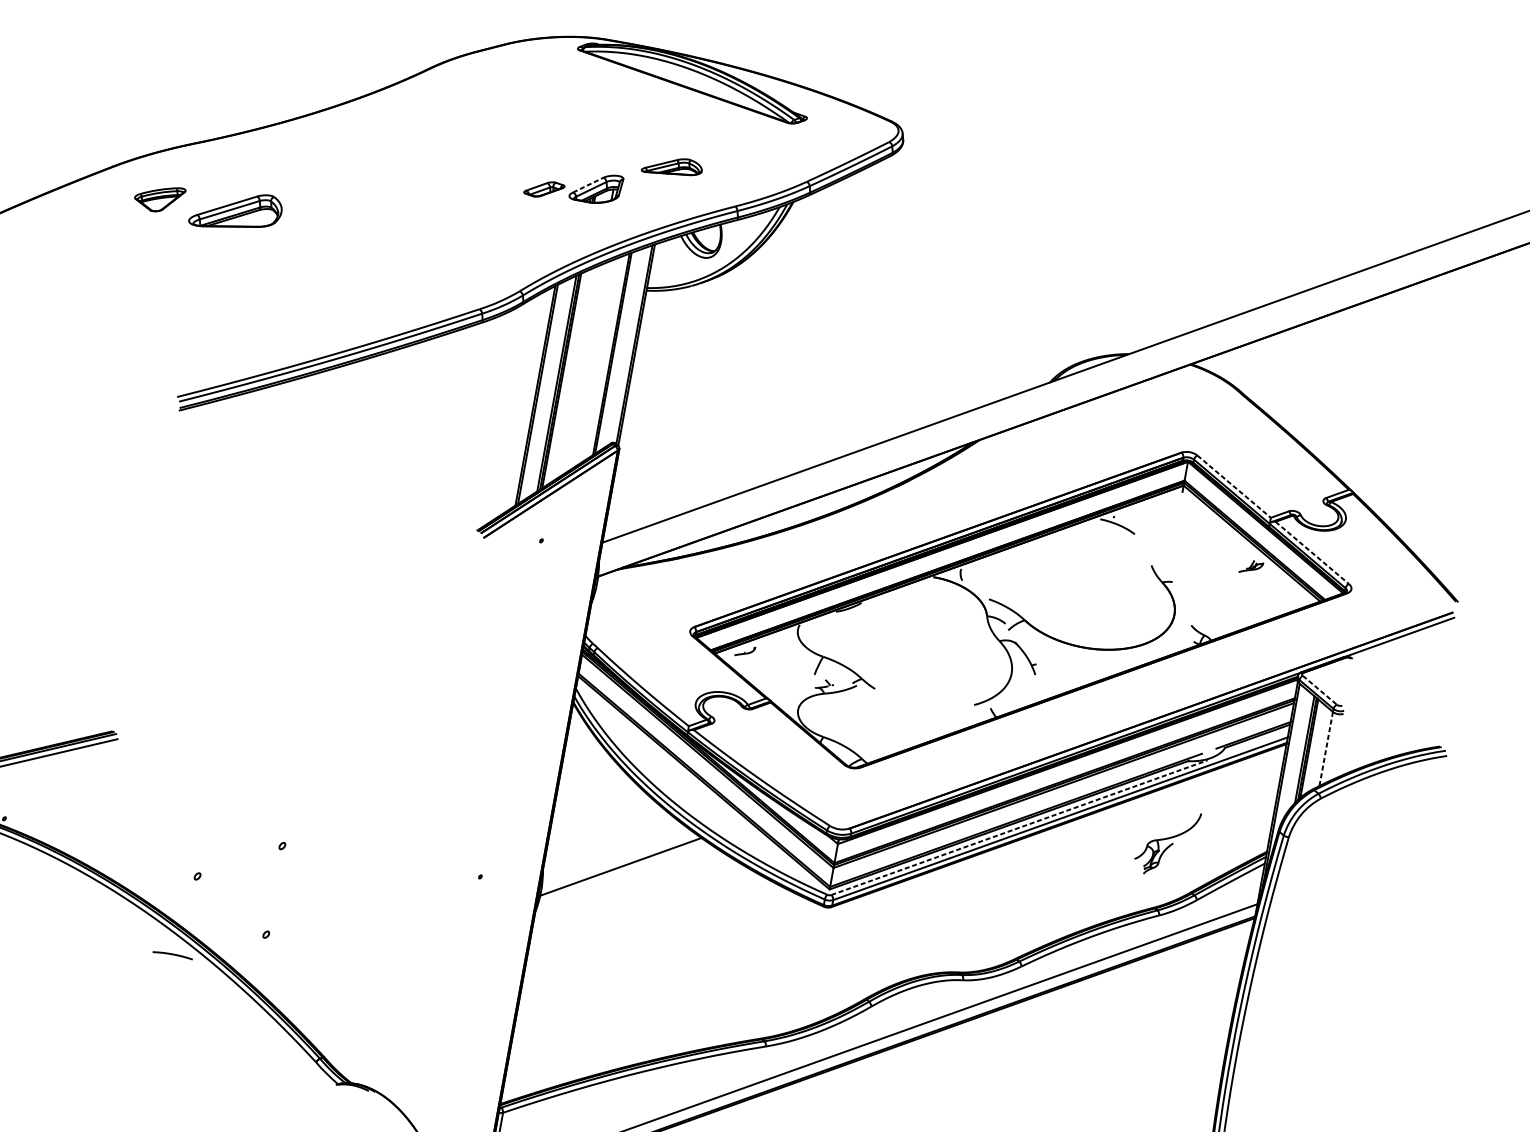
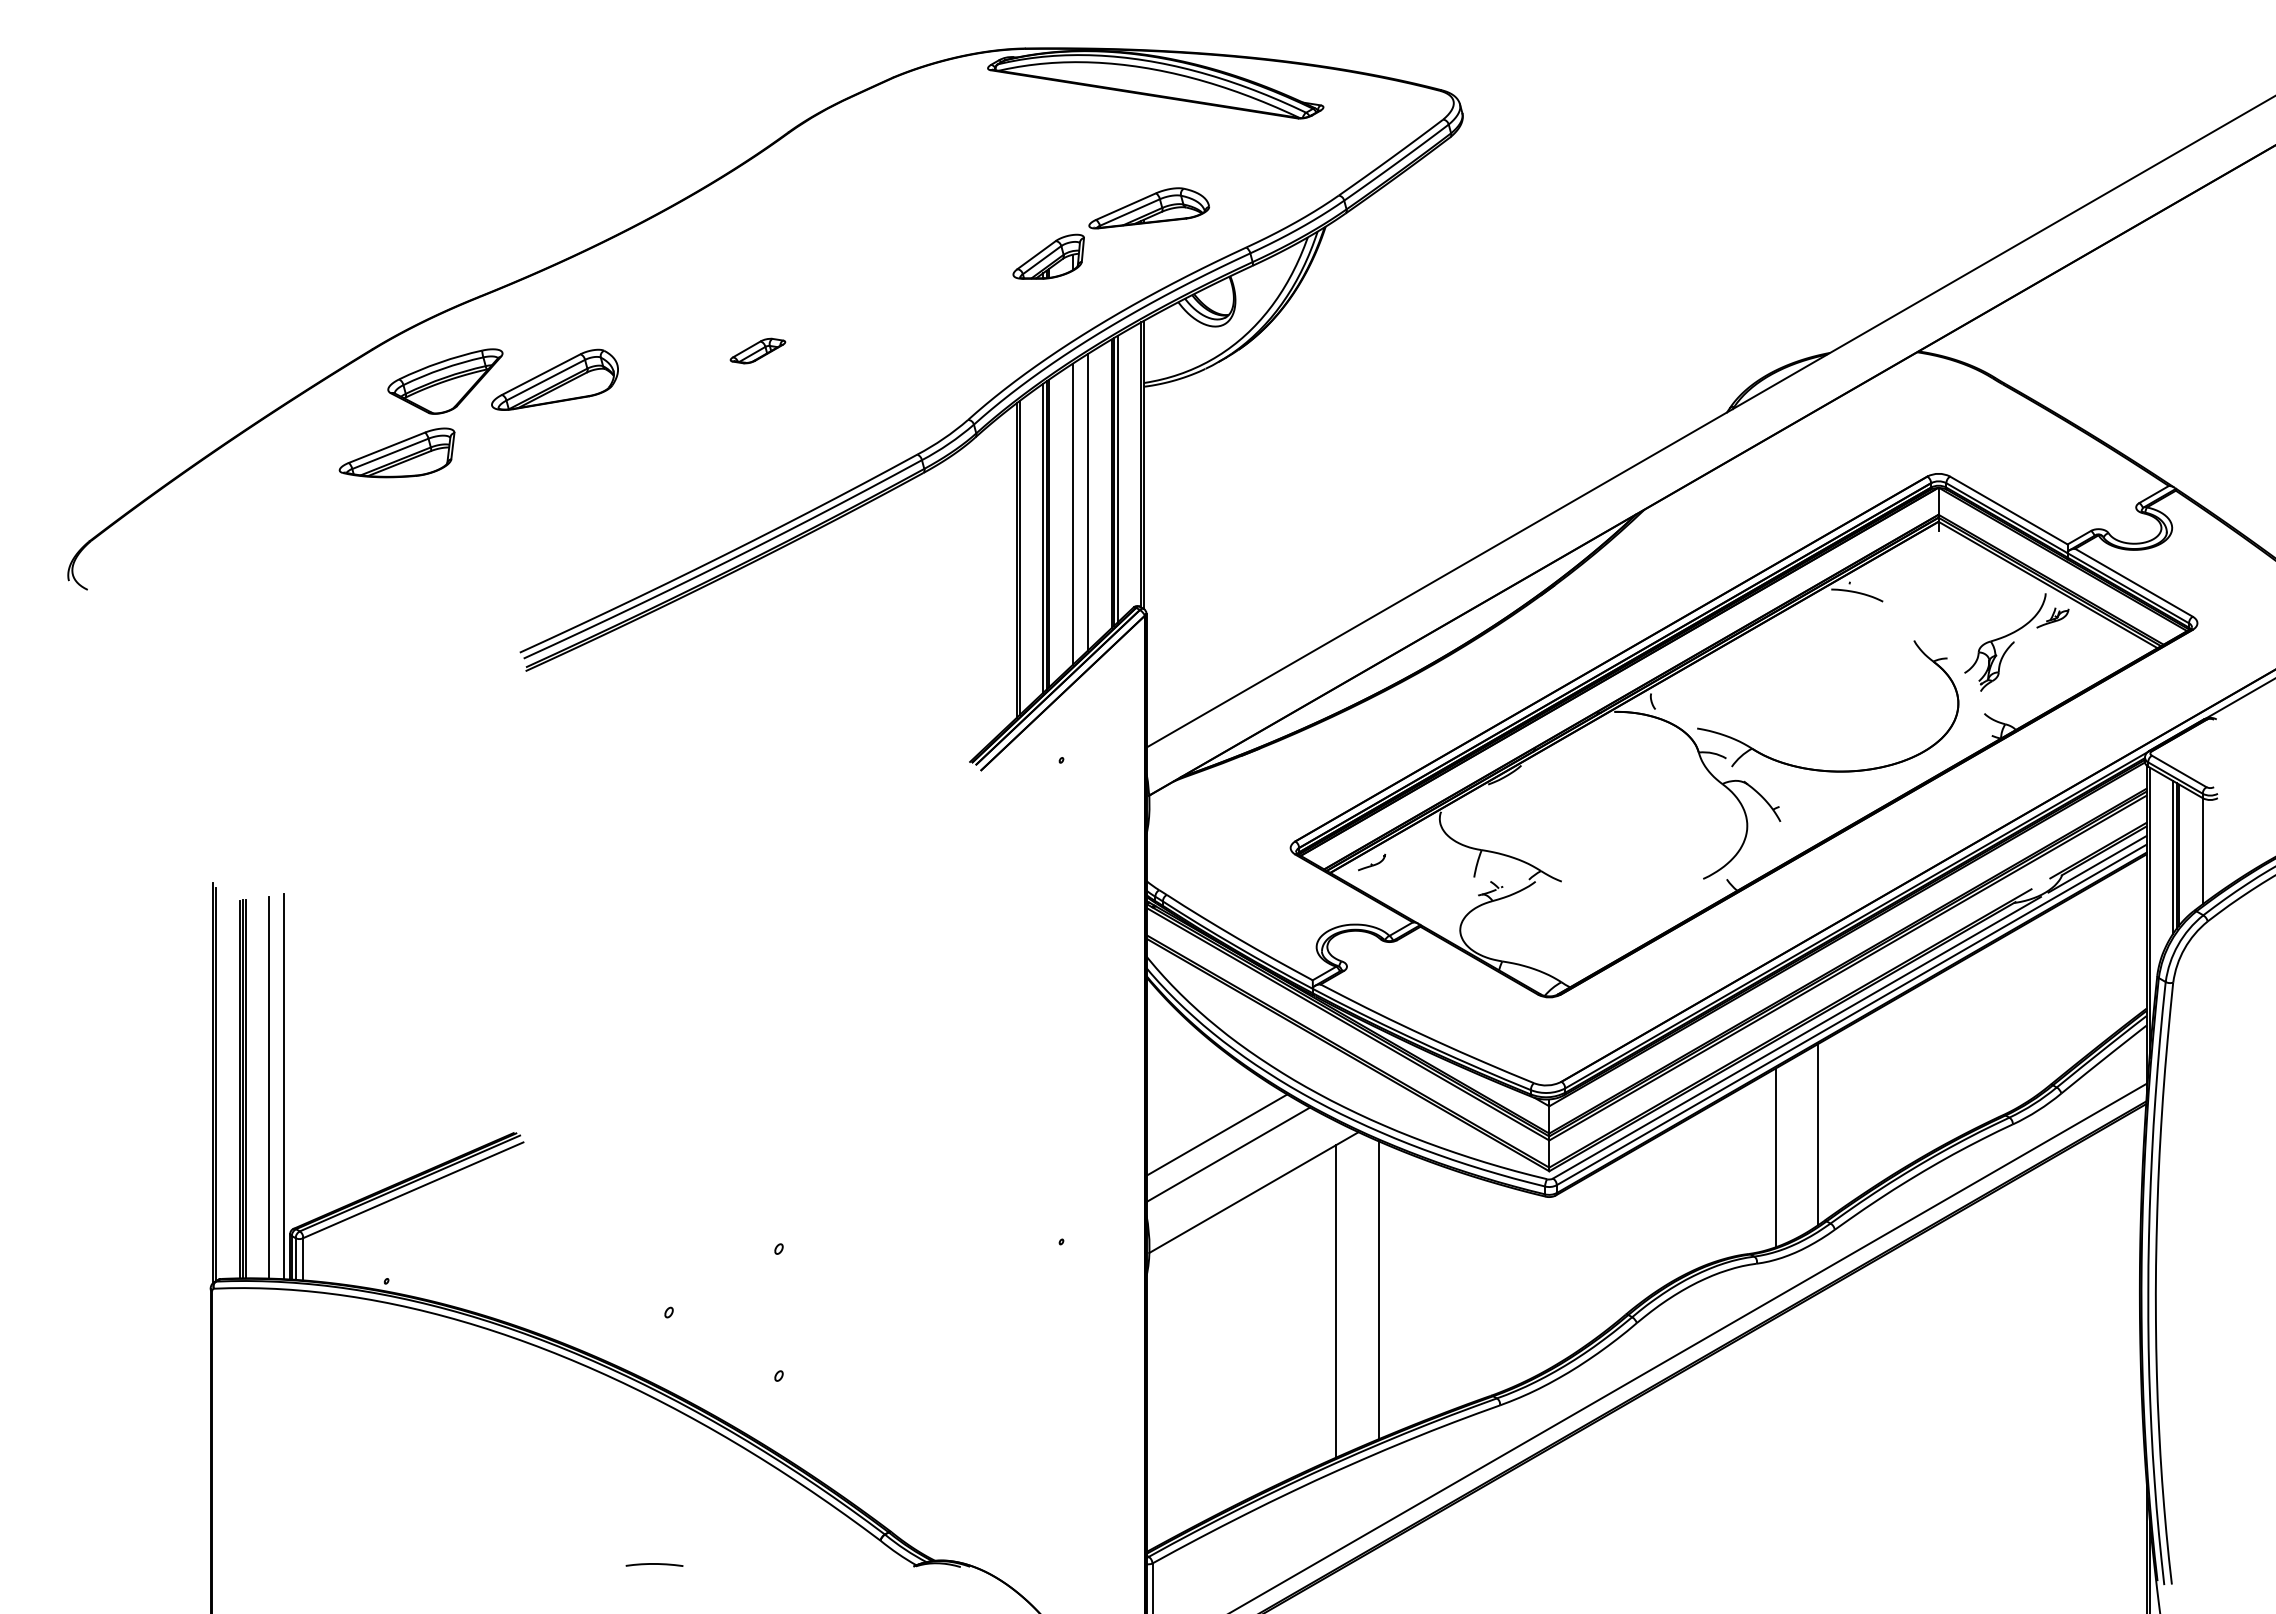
part: (672, 166) -> (1148, 208), size x1.43
line: (588, 185) -> (1036, 255), dashed -> solid
part: (544, 188) -> (757, 350), moved
part: (159, 198) -> (445, 381), size x1.67
part: (116, 241) -> (396, 452), added
line: (616, 351) -> (1117, 478), added
line: (593, 363) -> (1088, 501), added
line: (580, 370) -> (1072, 513), added
line: (1233, 486) -> (2008, 510), dashed -> solid
line: (1311, 552) -> (2133, 582), dashed -> solid
line: (1320, 690) -> (2179, 771), dashed -> solid
line: (1251, 744) -> (2097, 864), added
line: (1326, 749) -> (2202, 851), dashed -> solid
line: (602, 821) -> (1216, 1134), added
line: (1019, 827) -> (1797, 1037), dashed -> solid
line: (607, 837) -> (1228, 1154), added
part: (1167, 842) -> (2005, 642), moved
line: (1022, 897) -> (1818, 1134), added
line: (989, 908) -> (1775, 1157), added
line: (695, 950) -> (1378, 1290), added
line: (664, 953) -> (1335, 1301), added
line: (172, 954) -> (654, 1564), moved

